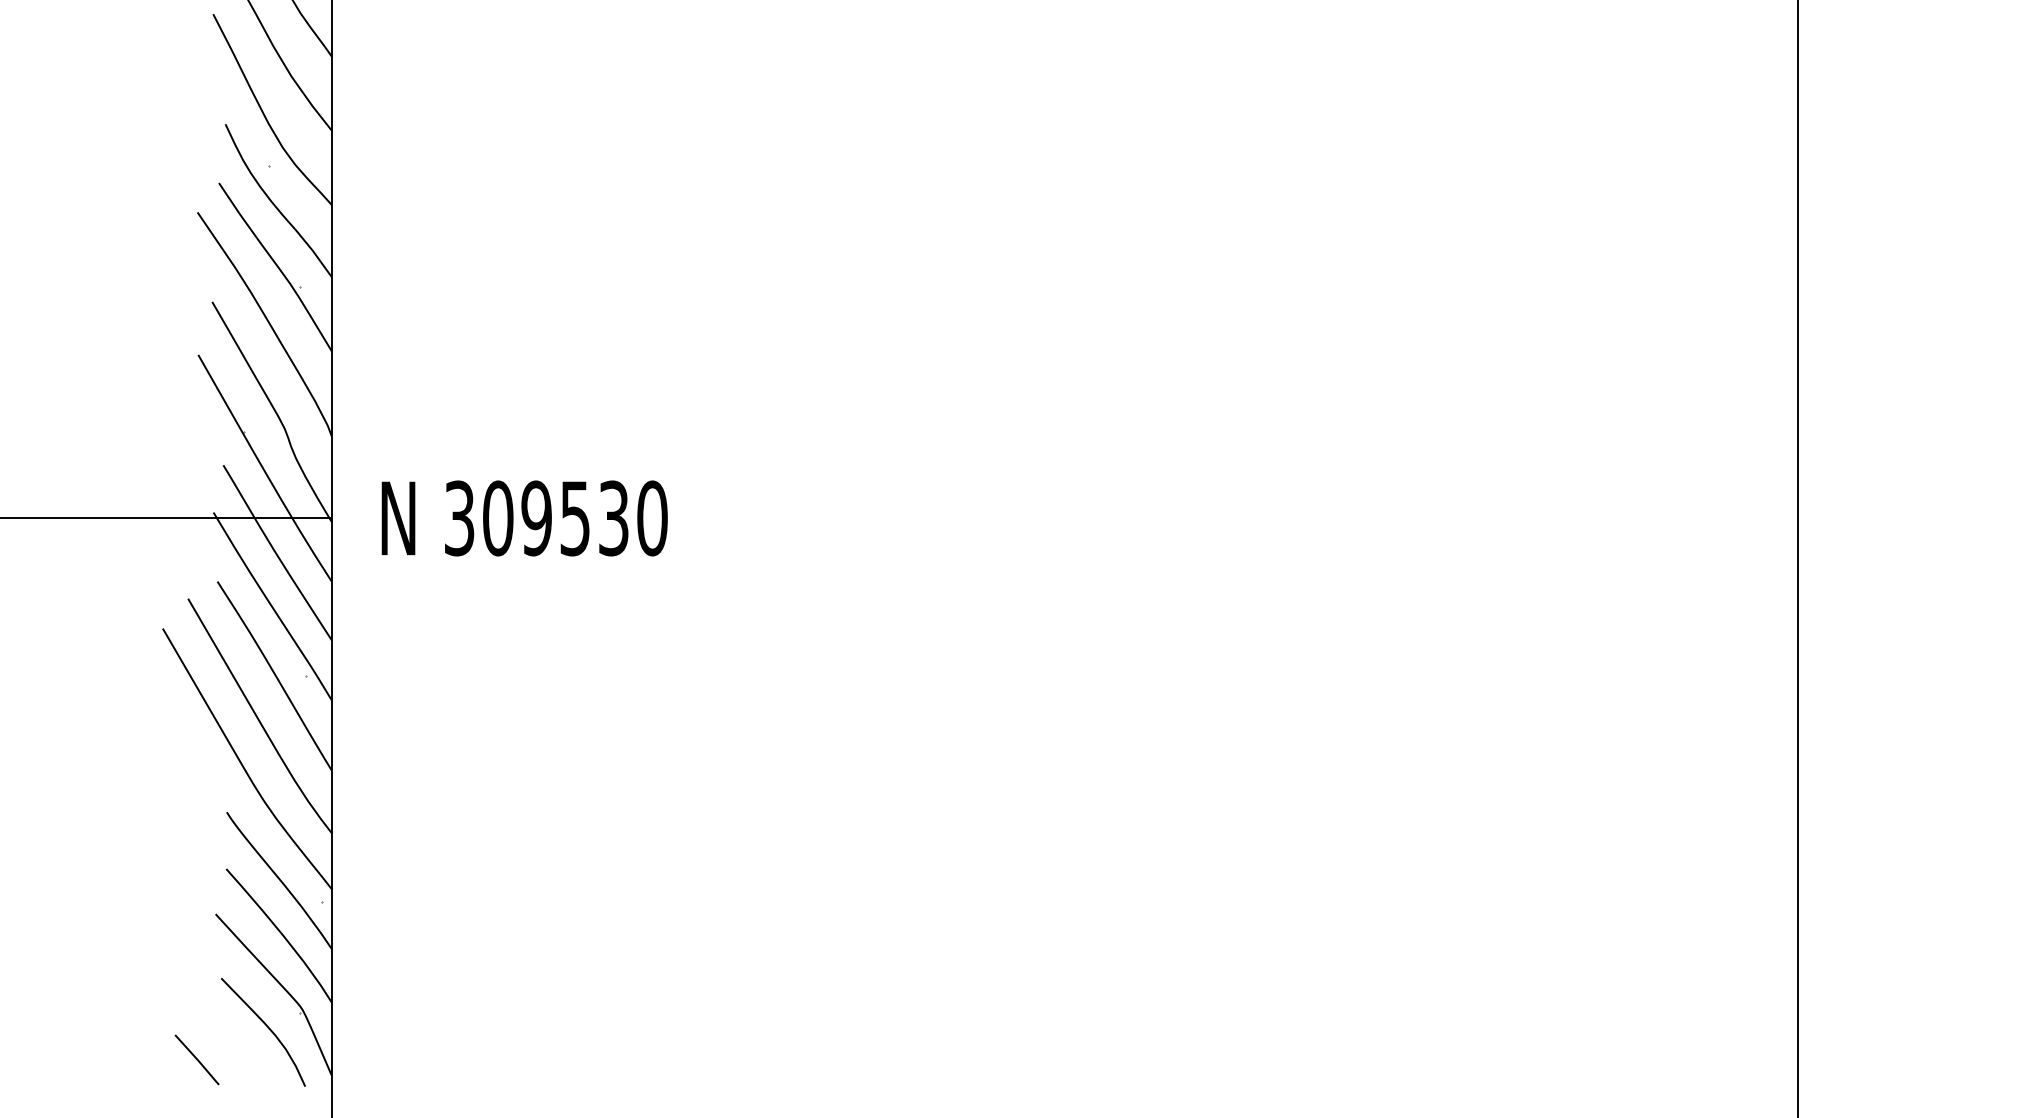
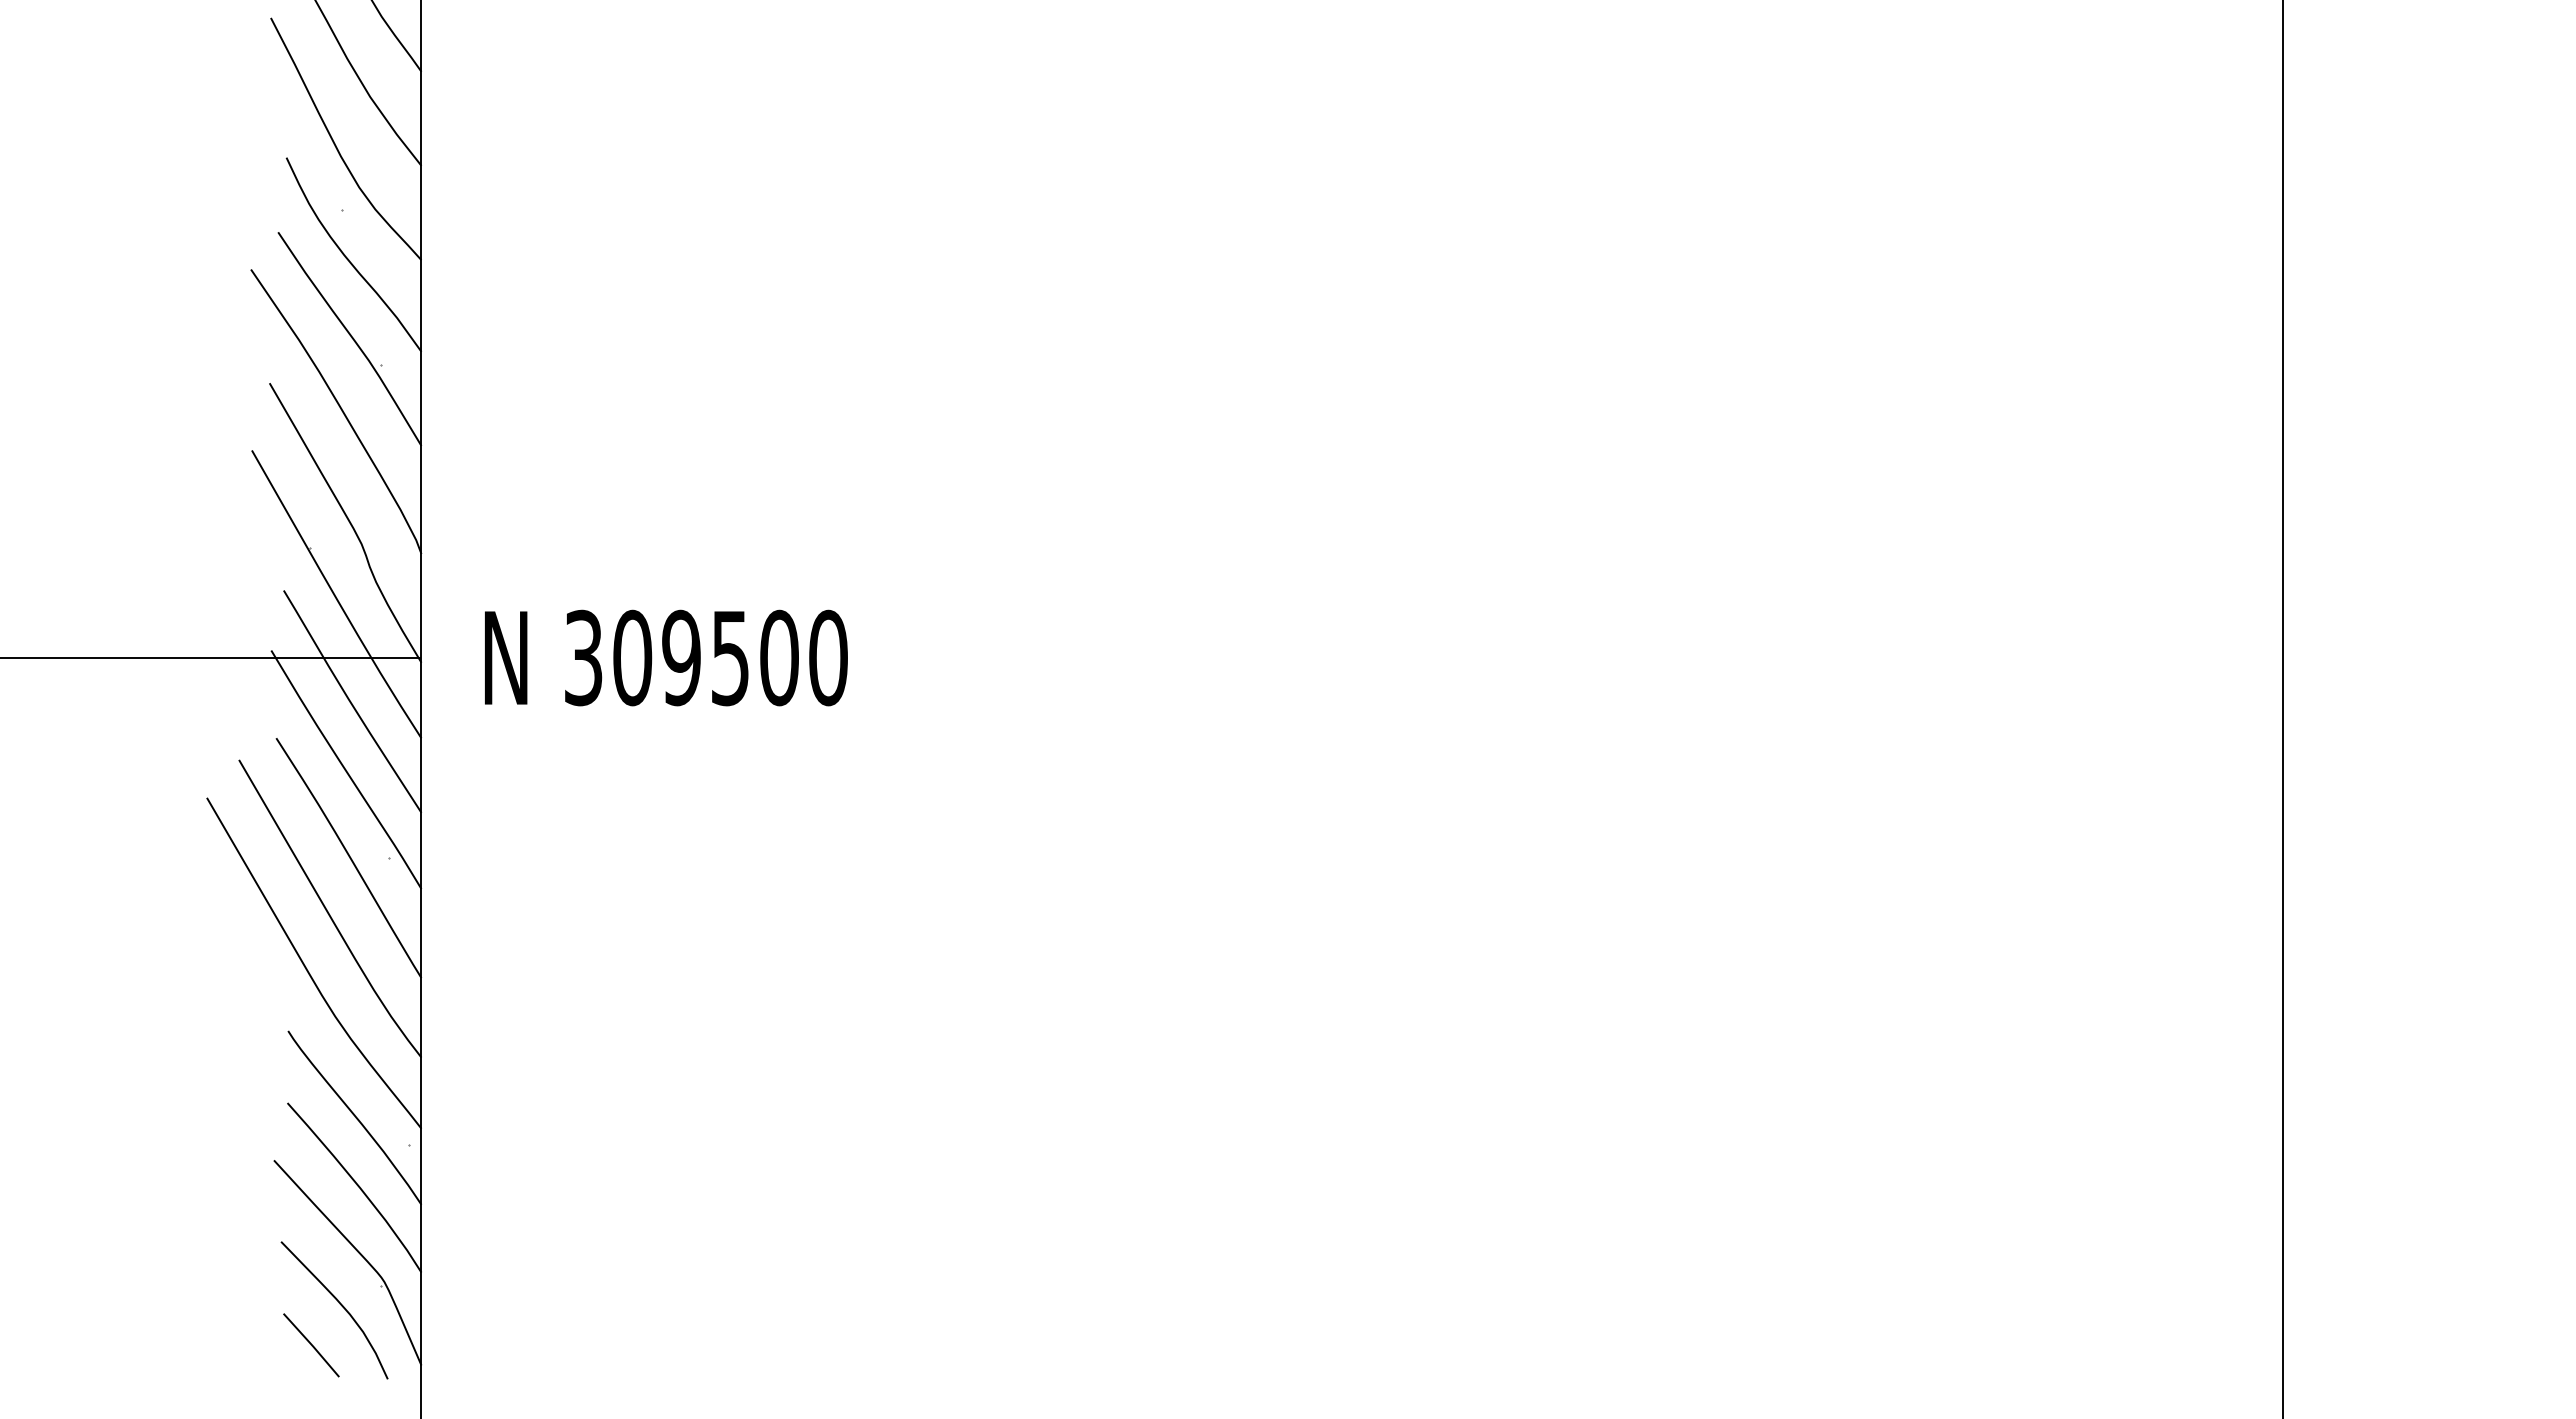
text: (613, 518) -> (779, 657), 309530 -> 309500
line: (197, 1060) -> (311, 1345), moved

